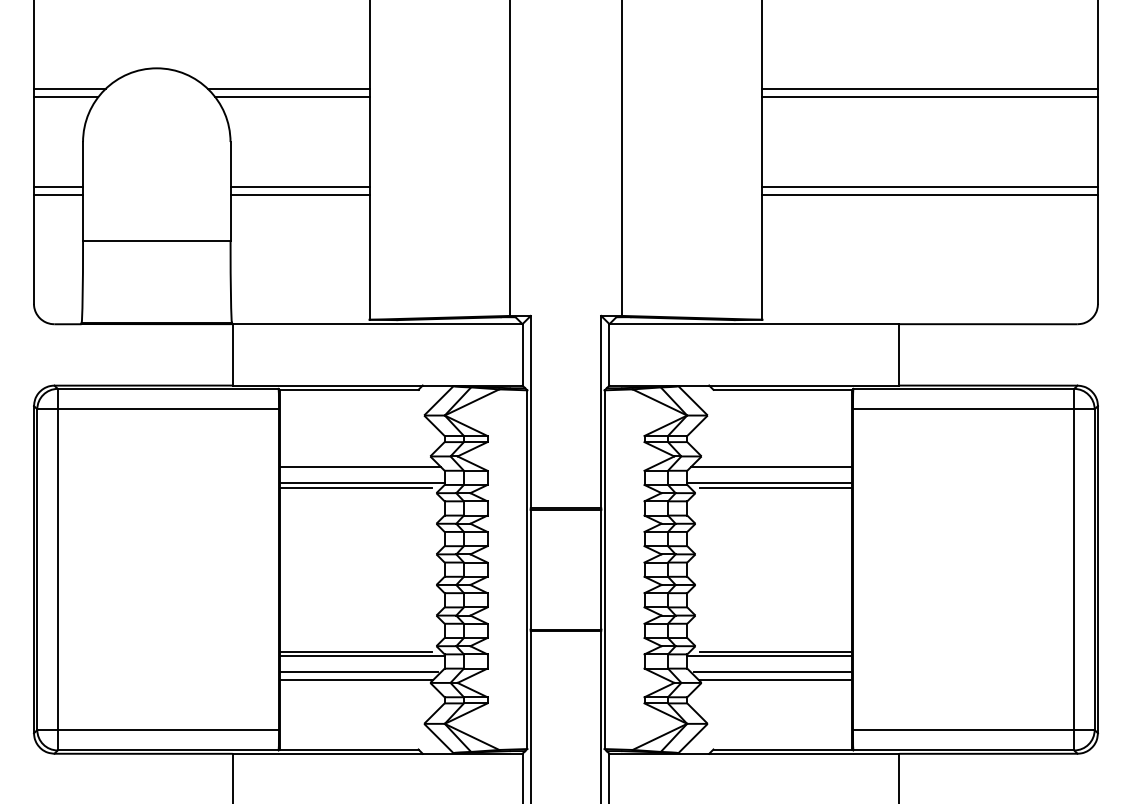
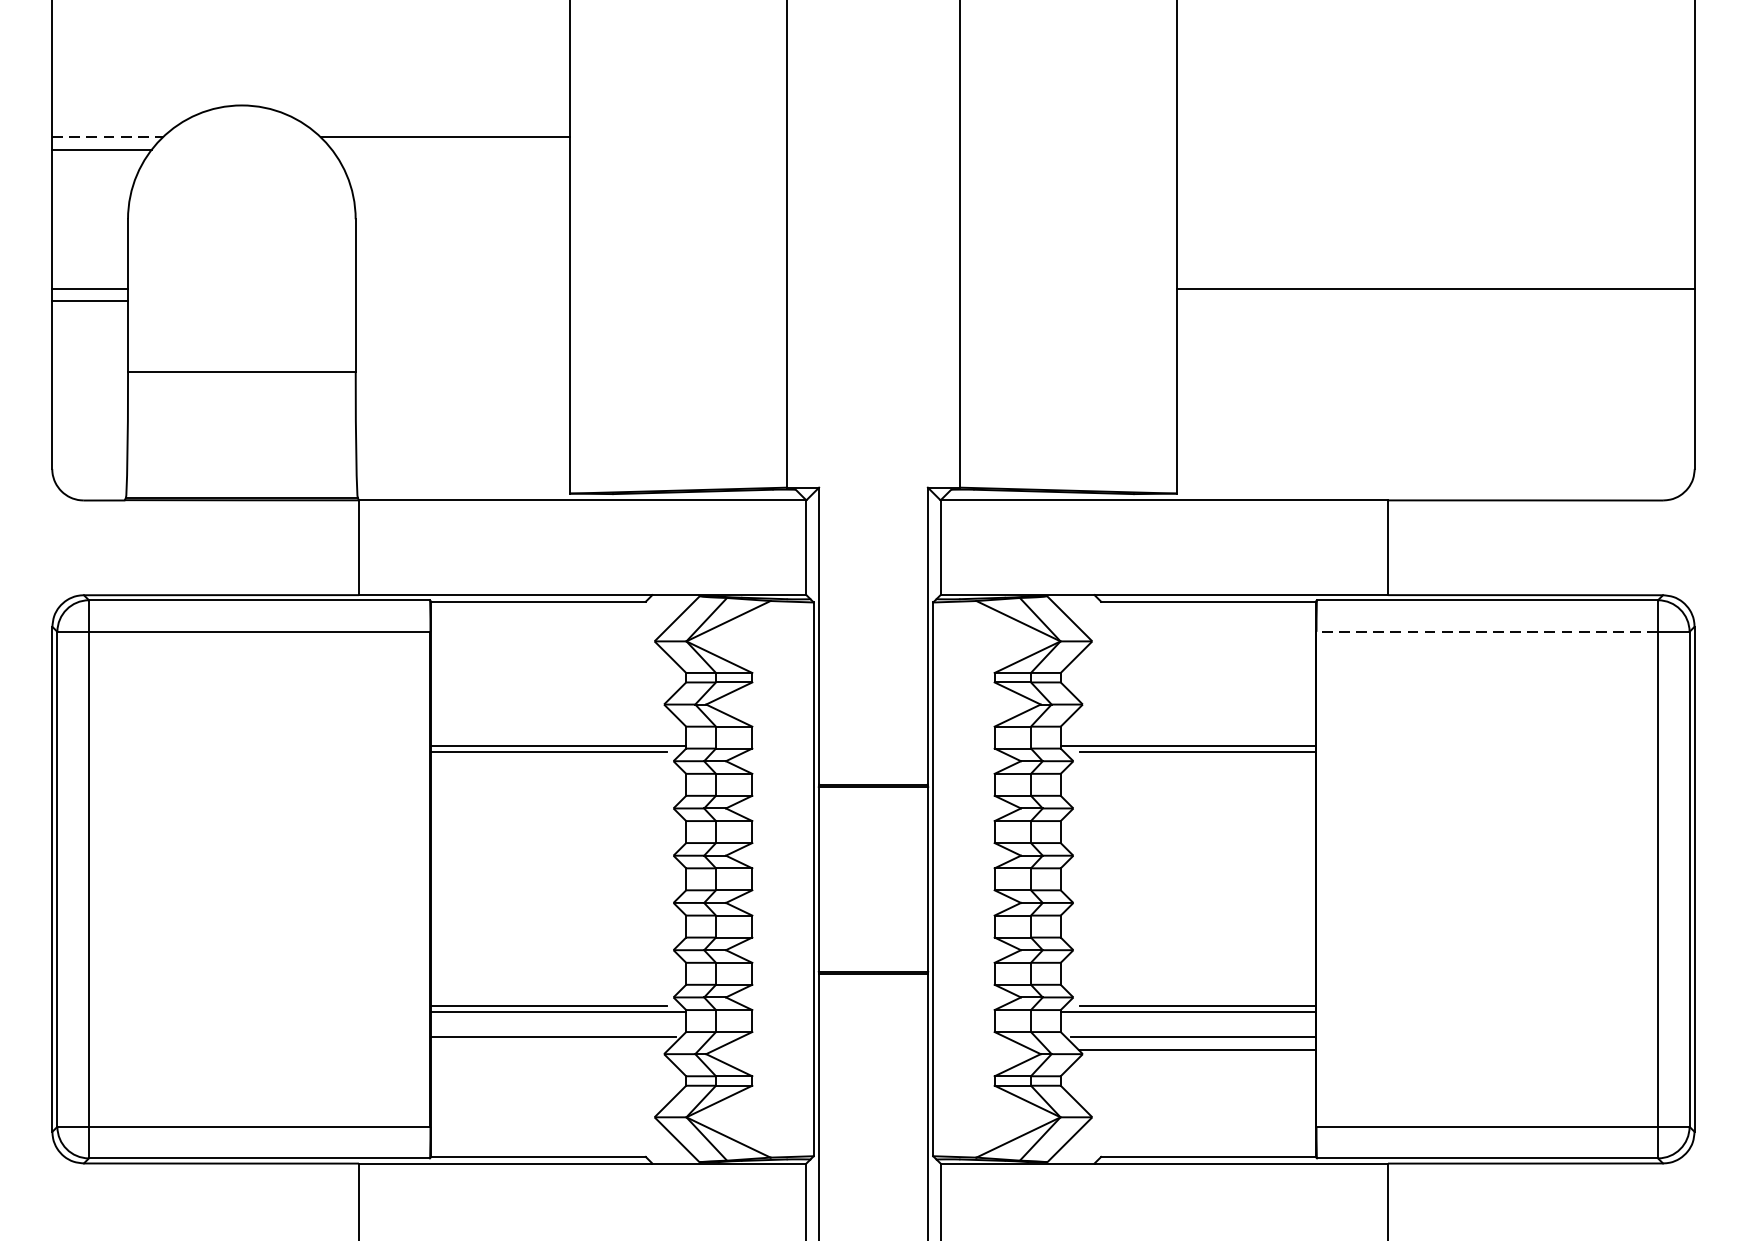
line: (69, 88) -> (107, 136), solid -> dashed
line: (930, 88) -> (1436, 136), removed
line: (292, 97) -> (451, 150), removed
line: (930, 97) -> (1436, 150), removed
line: (299, 187) -> (462, 289), removed
line: (299, 195) -> (462, 301), removed
line: (930, 195) -> (1436, 301), removed
line: (963, 409) -> (1487, 632), solid -> dashed
line: (360, 467) -> (556, 721), removed
line: (771, 467) -> (1190, 721), removed
line: (356, 680) -> (550, 1050), removed

